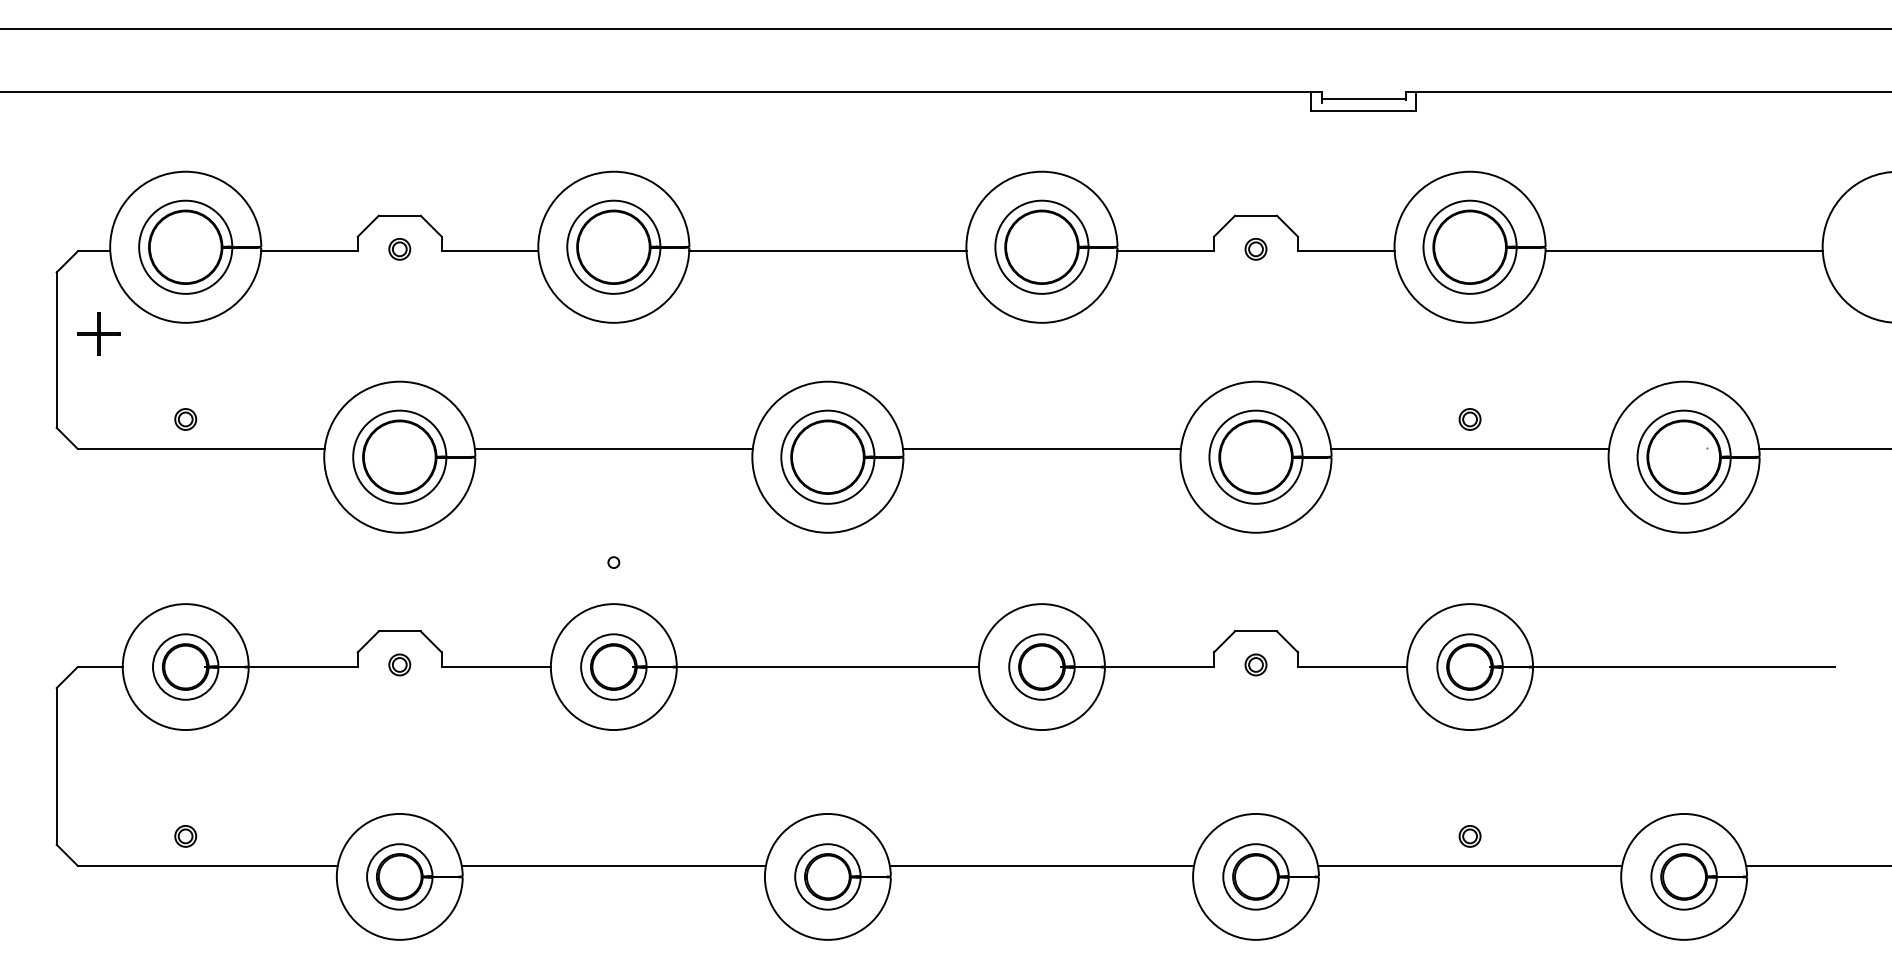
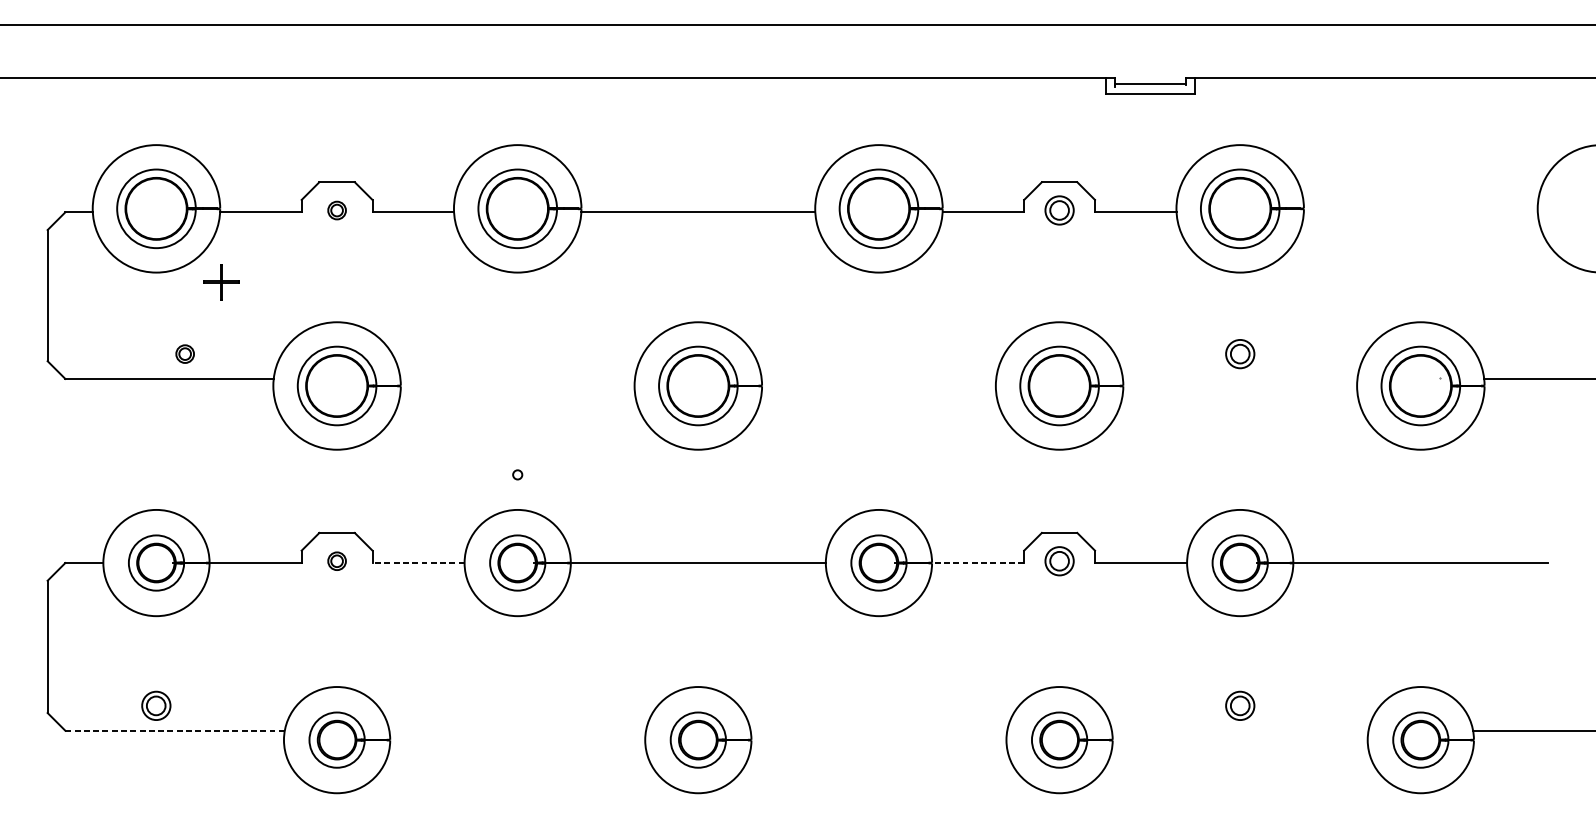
part: (1255, 249) -> (1059, 210), size x1.6
line: (1683, 251) -> (1420, 212), removed
part: (98, 333) -> (221, 281), moved
part: (185, 419) -> (184, 354), moved
part: (1469, 419) -> (1239, 354), size x1.6
line: (613, 448) -> (517, 378), removed
line: (1041, 448) -> (878, 378), removed
line: (1470, 448) -> (1240, 378), removed
part: (1255, 664) -> (1059, 560), size x1.6
line: (496, 667) -> (418, 563), solid -> dashed
line: (1154, 667) -> (973, 563), solid -> dashed
part: (185, 836) -> (156, 706), size x1.6
part: (1469, 836) -> (1239, 706), size x1.6
line: (208, 865) -> (175, 730), solid -> dashed
line: (613, 865) -> (517, 730), removed
line: (1041, 865) -> (878, 730), removed
line: (1469, 865) -> (1239, 730), removed

